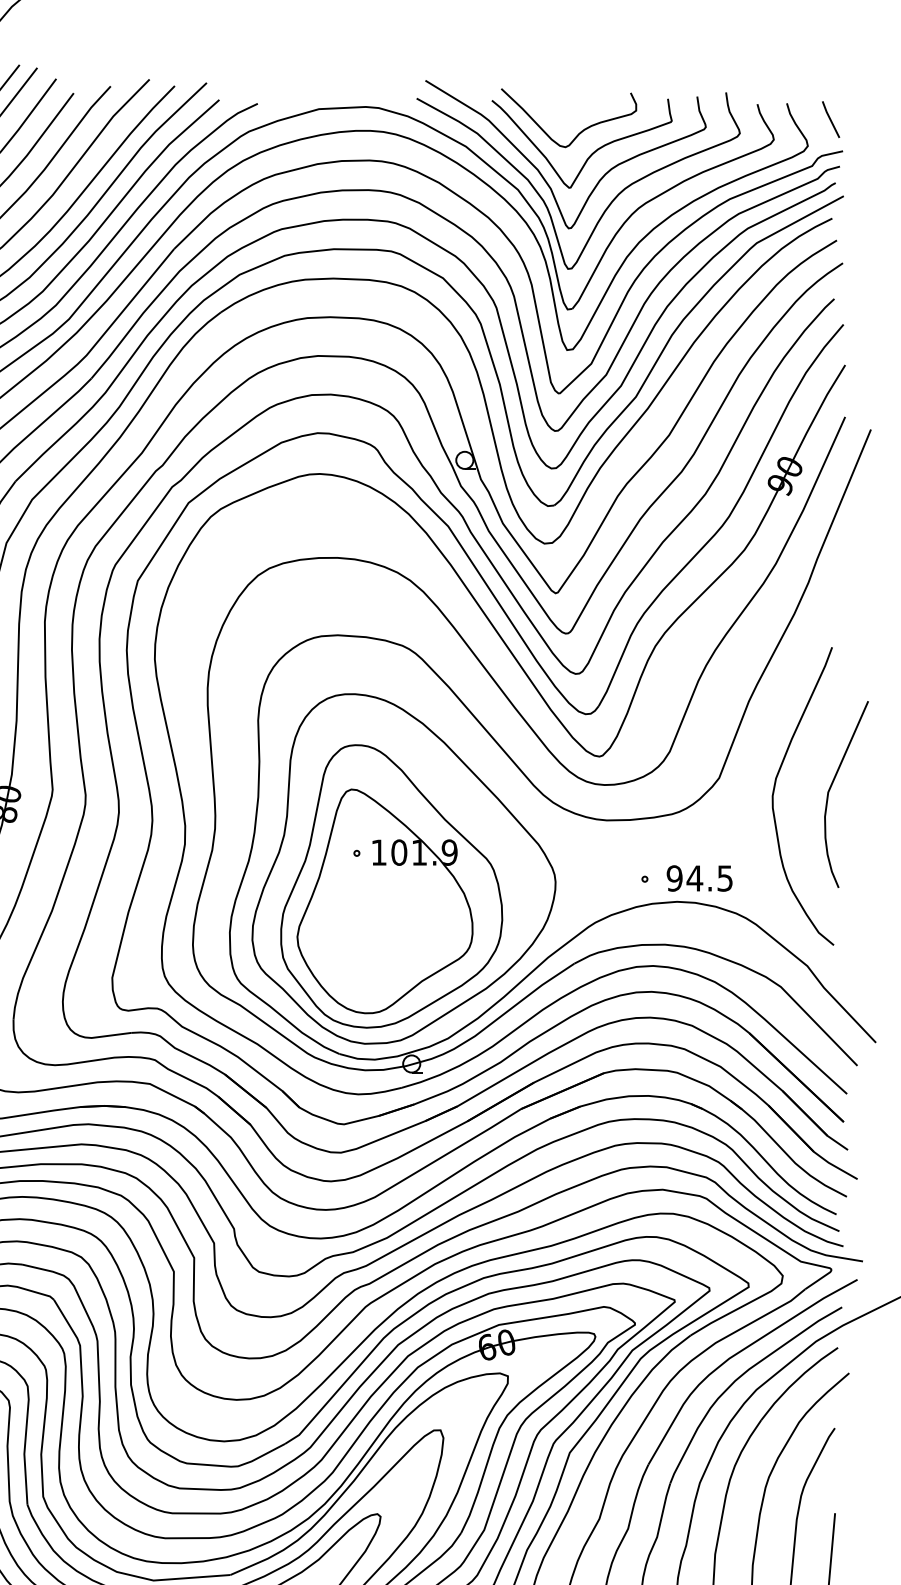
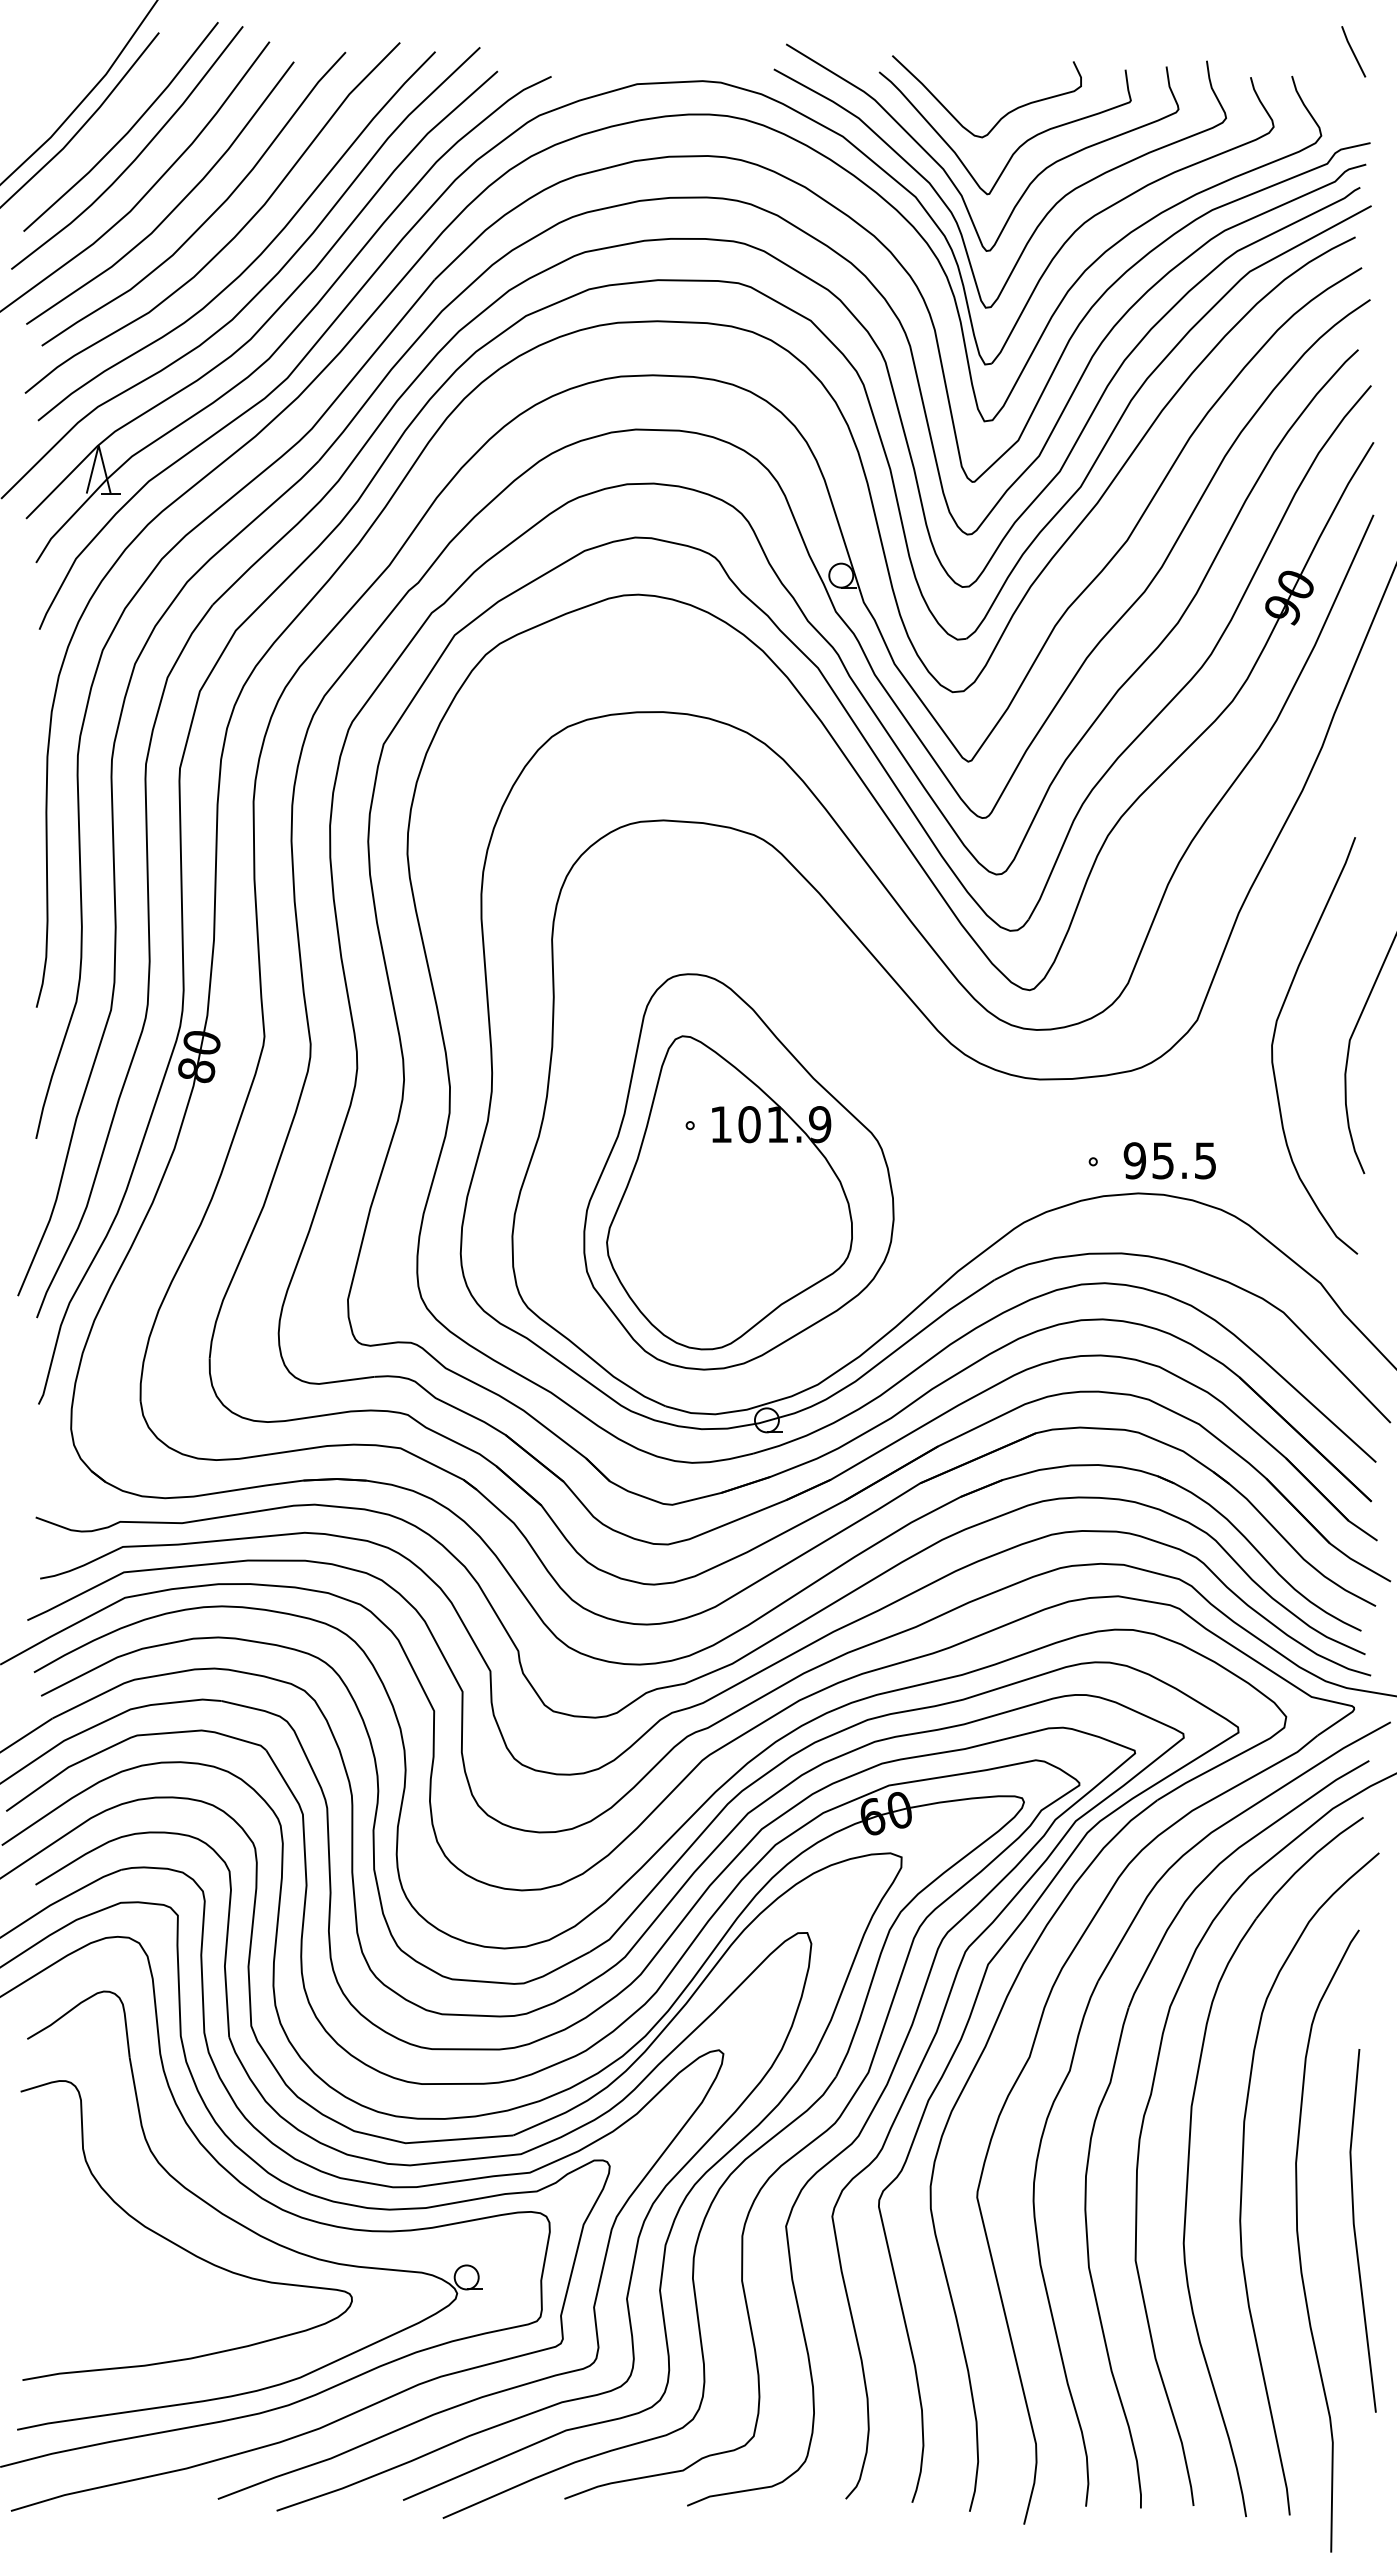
line: (830, 119) -> (1353, 51), moved
part: (404, 869) -> (756, 1147), removed
text: (694, 878) -> (1162, 1160), 94.5 -> 95.5

